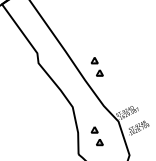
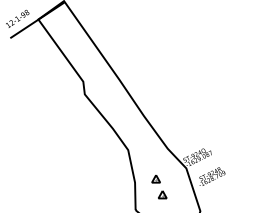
part: (97, 67) -> (159, 99), removed

